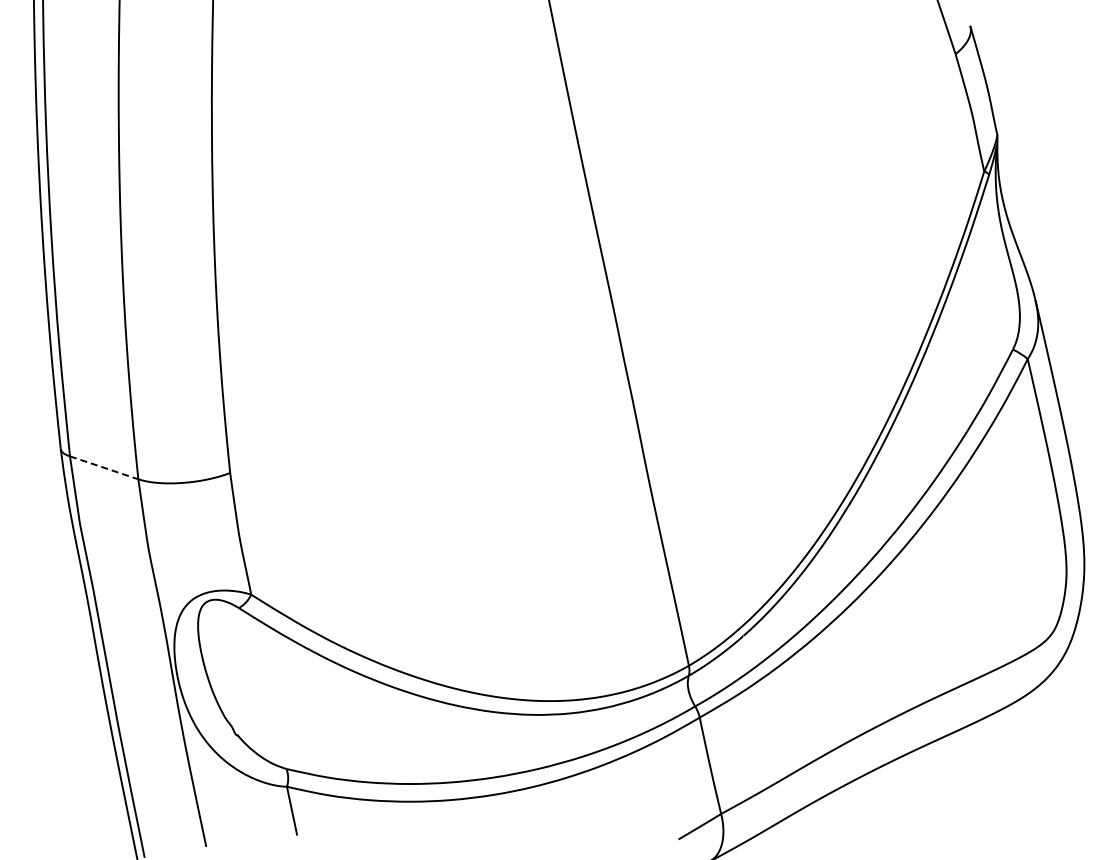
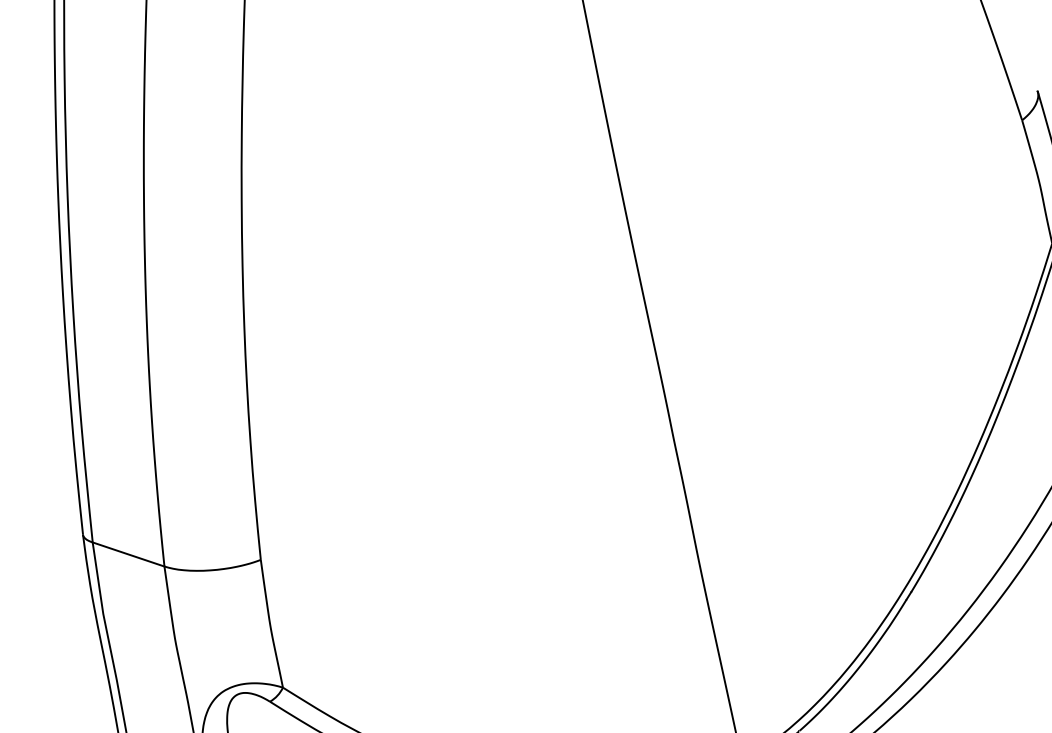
line: (104, 467) -> (128, 554), dashed -> solid

